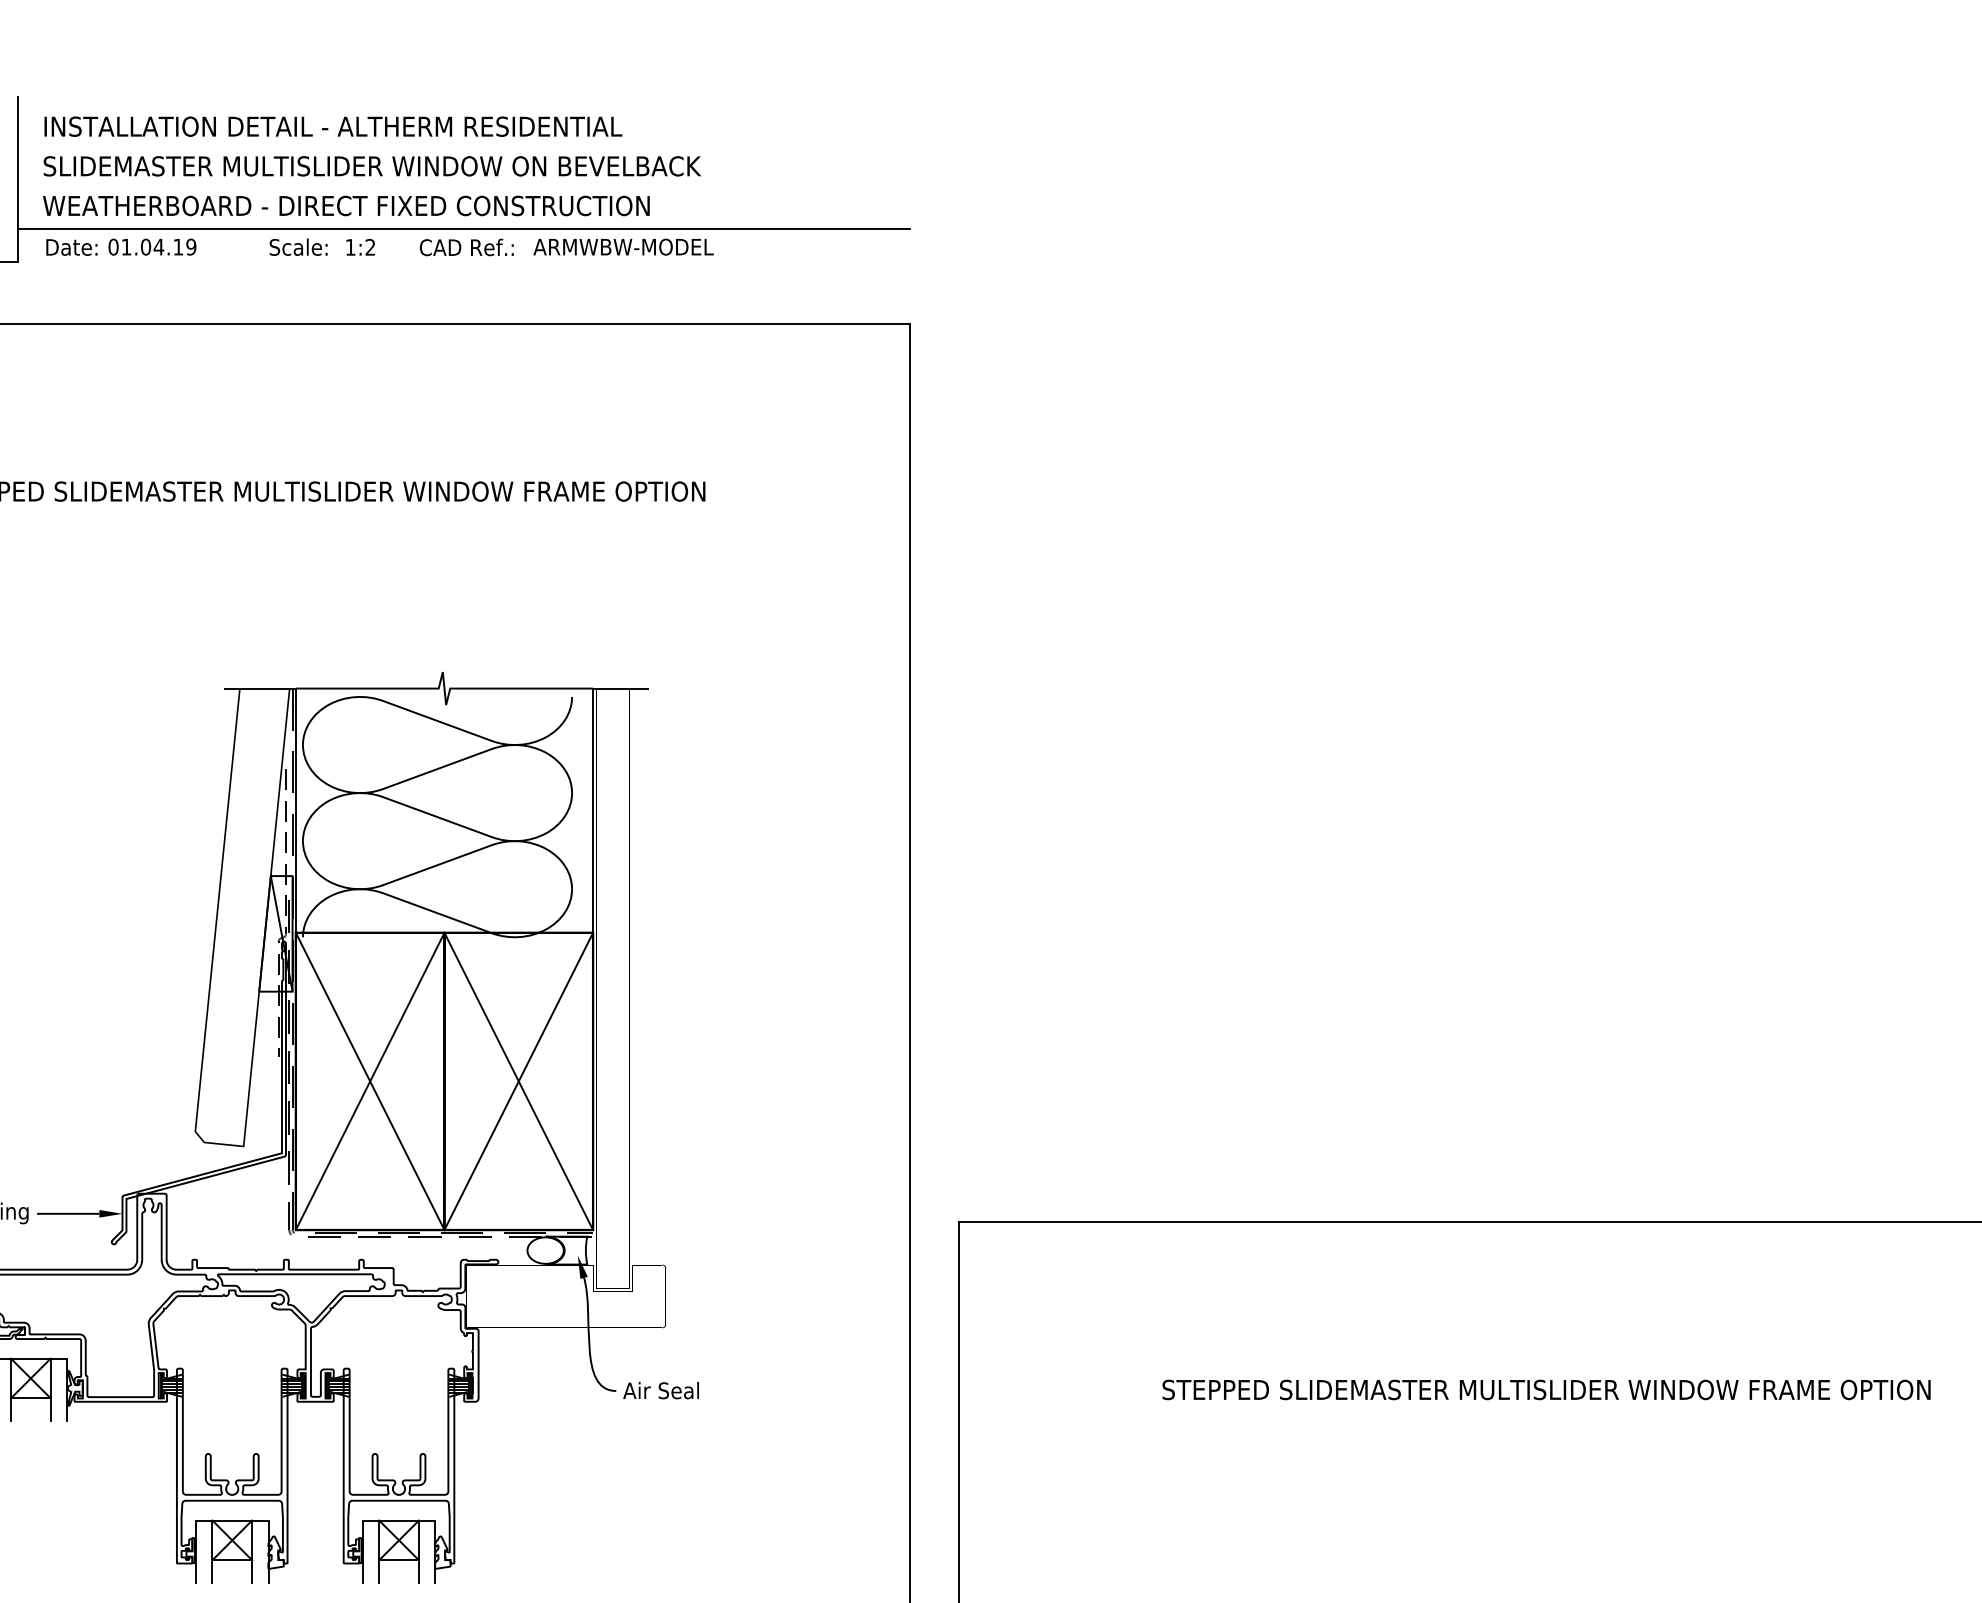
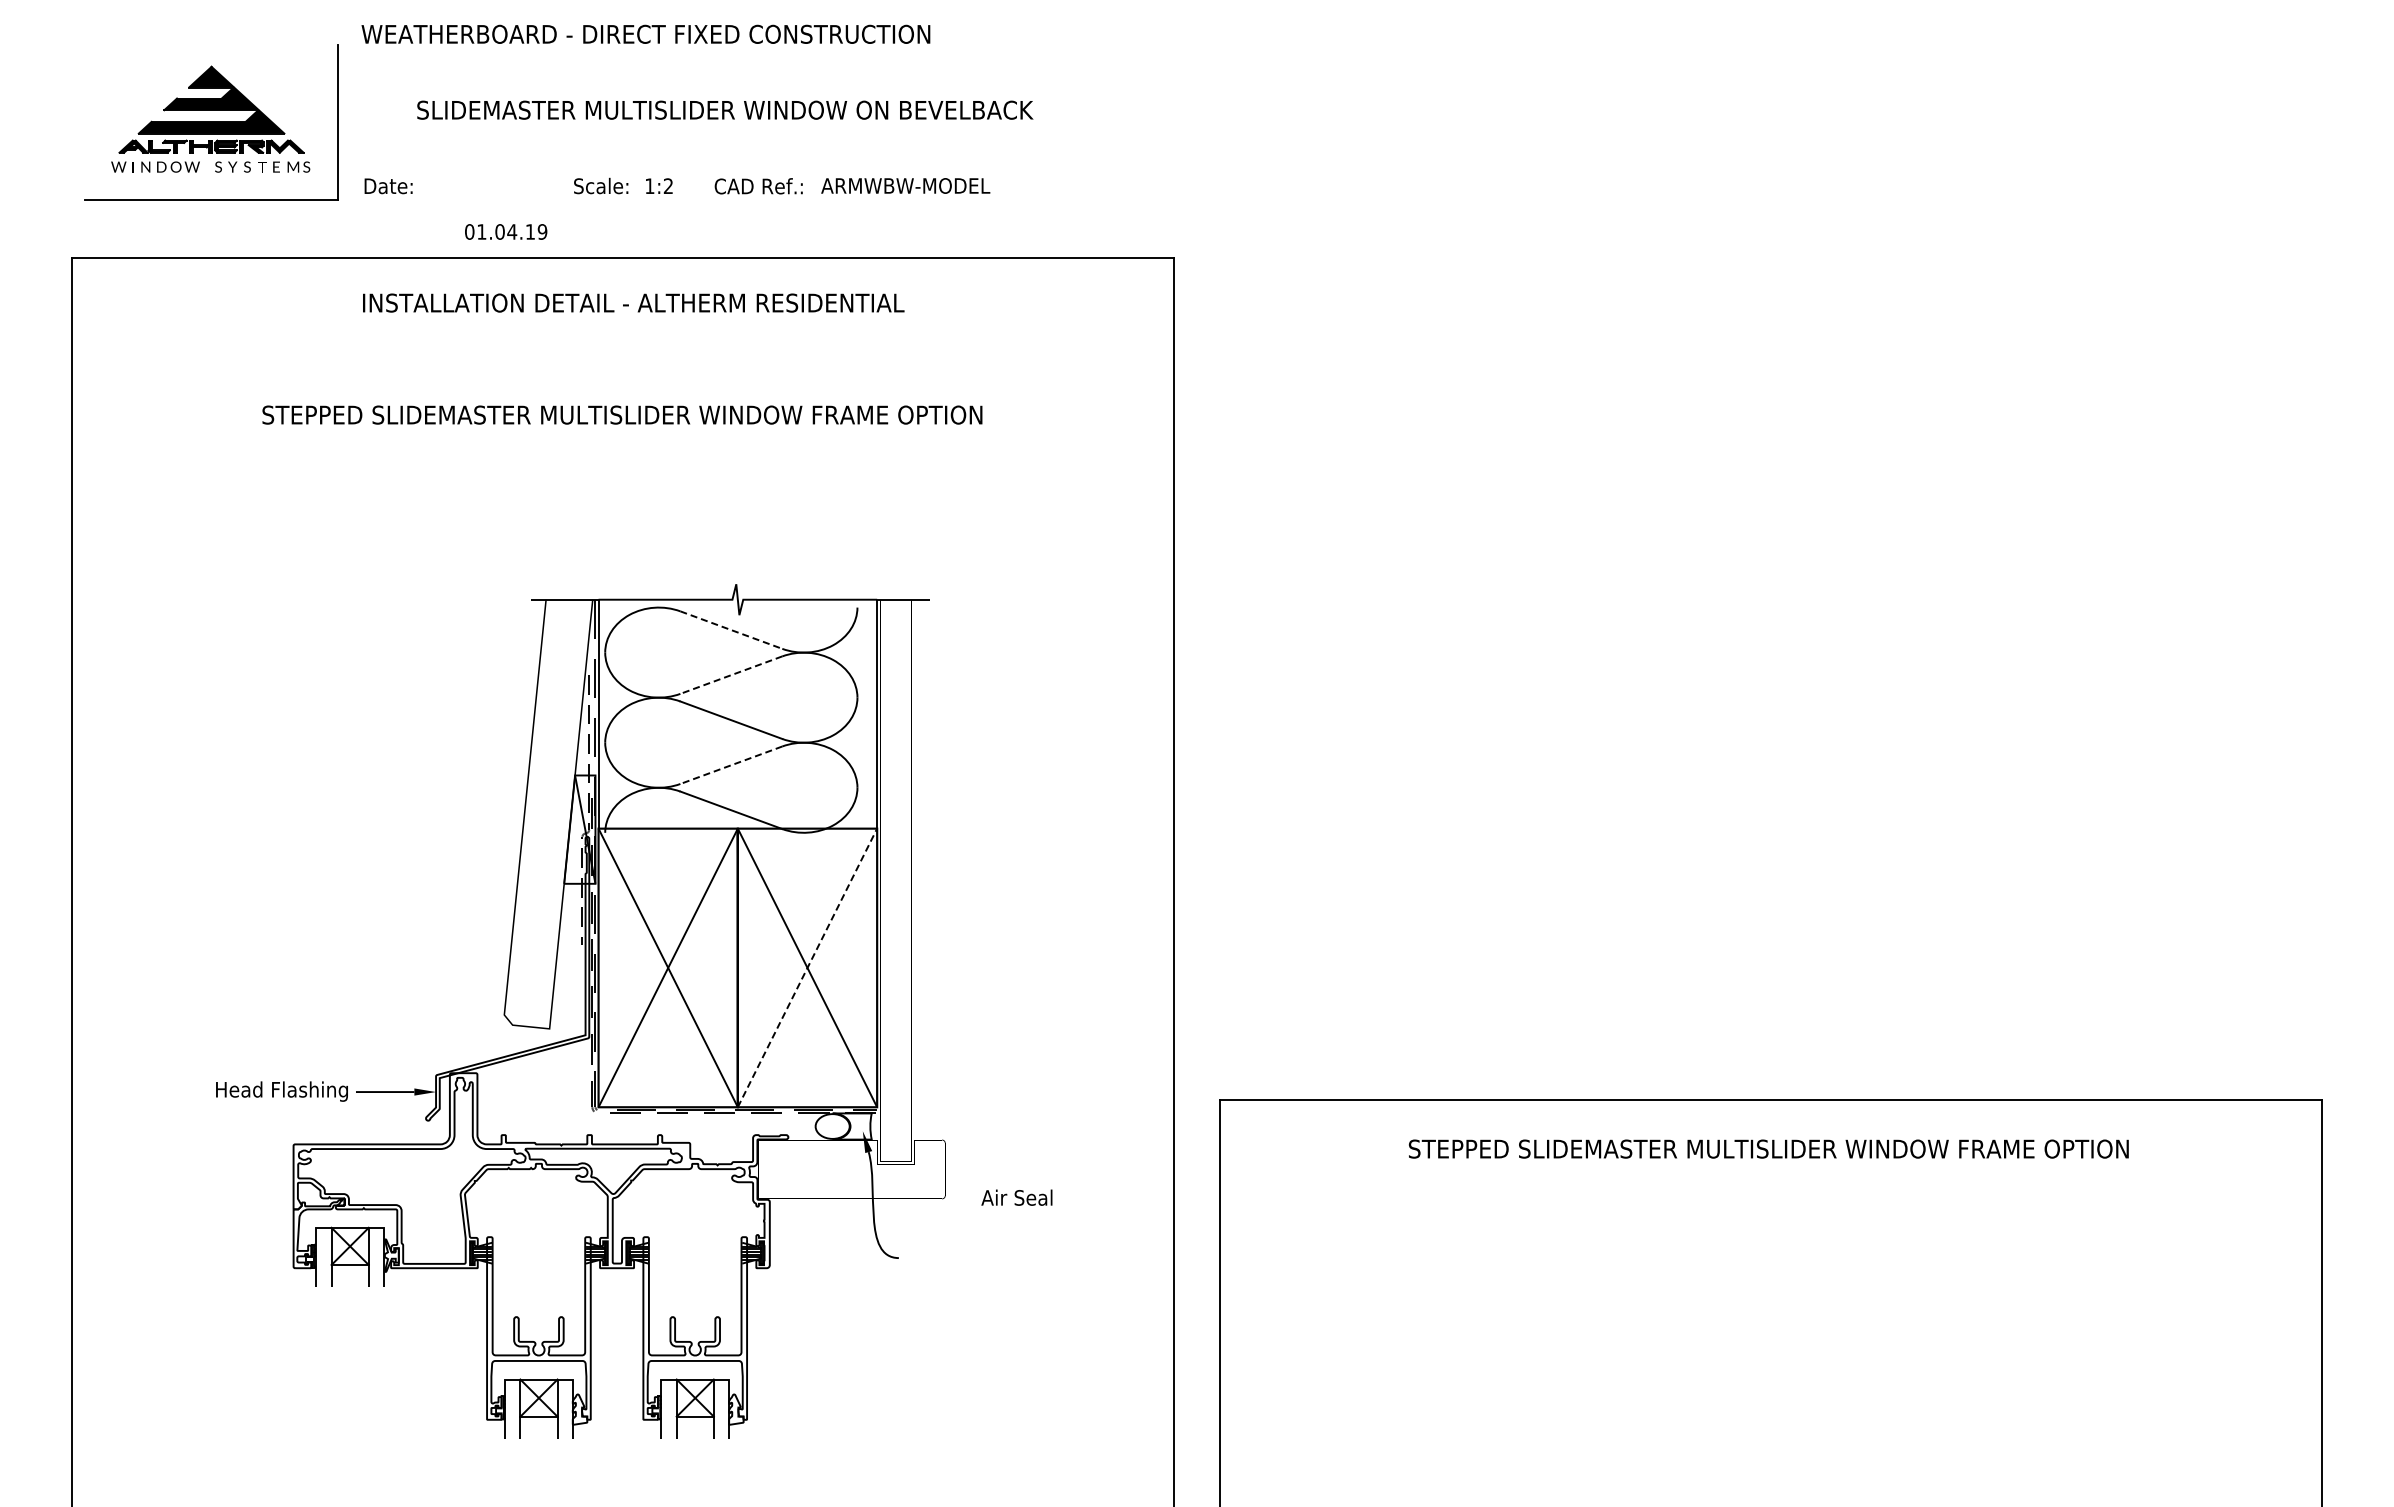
text: (333, 126) -> (633, 302), moved
text: (372, 165) -> (725, 109), moved
text: (345, 205) -> (645, 33), moved
line: (463, 229) -> (755, 169), removed
text: (152, 246) -> (506, 231), moved
line: (437, 721) -> (731, 630), solid -> dashed
line: (436, 769) -> (730, 675), solid -> dashed
line: (436, 865) -> (730, 765), solid -> dashed
line: (518, 1080) -> (807, 967), solid -> dashed
text: (1546, 1389) -> (1768, 1148), moved
text: (660, 1390) -> (1016, 1197), moved

